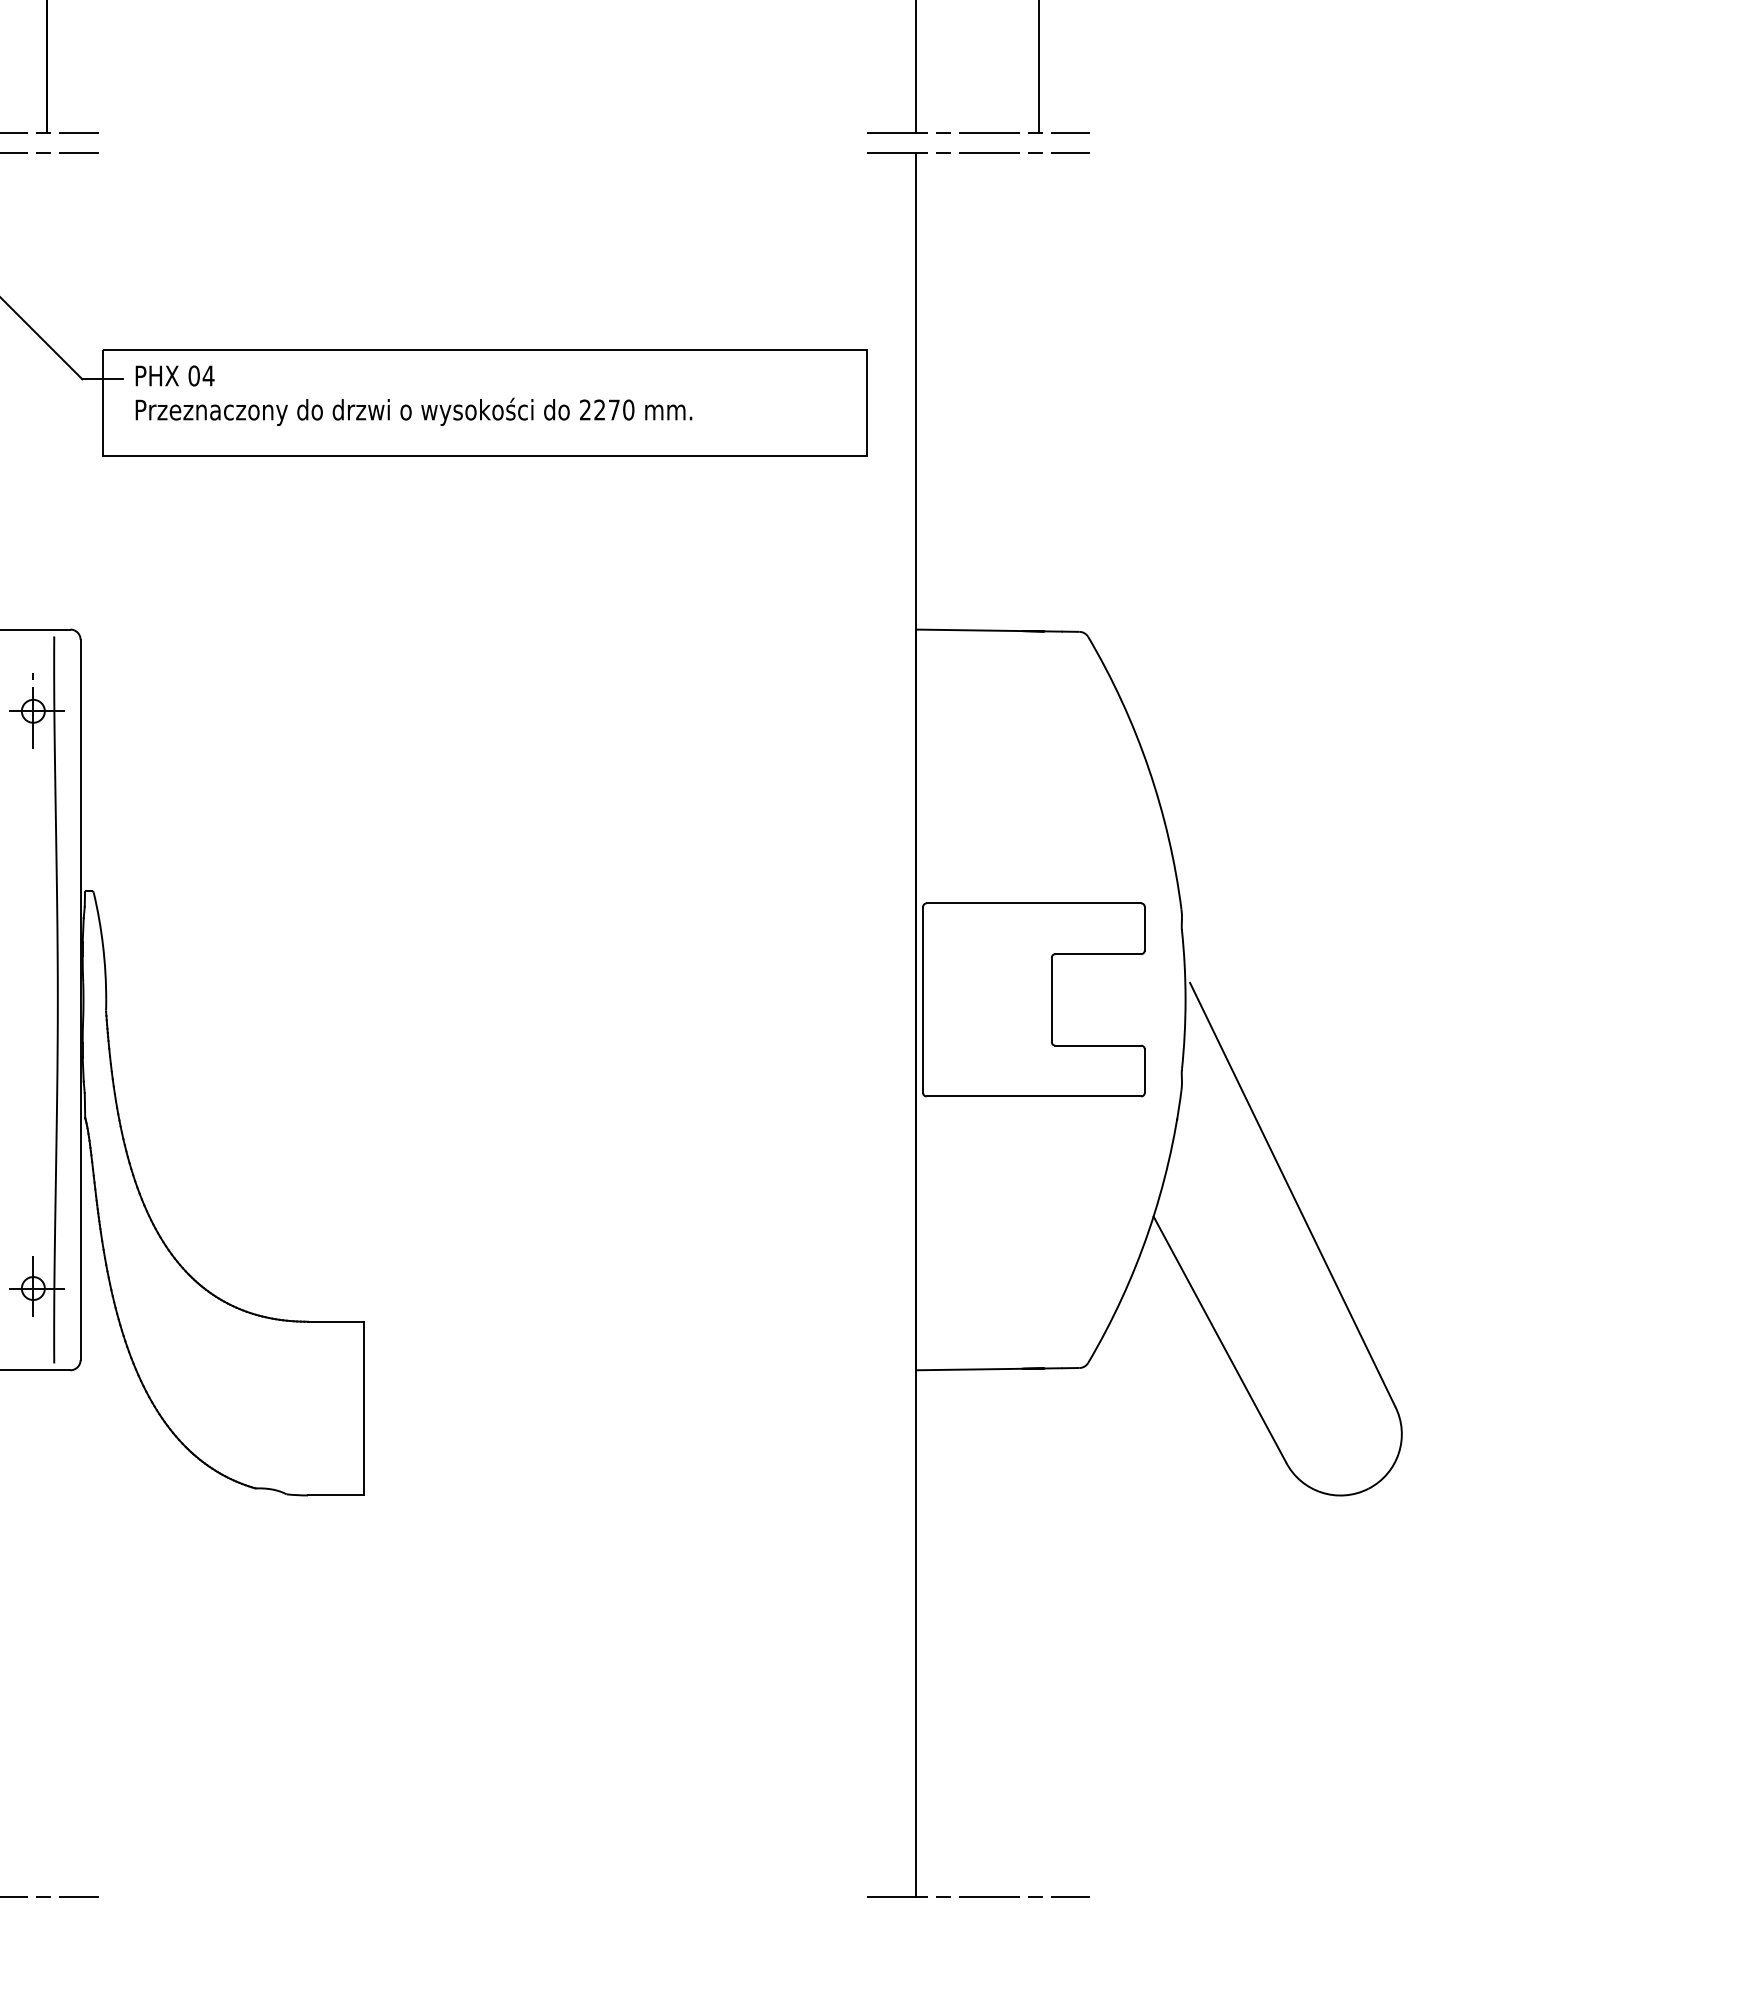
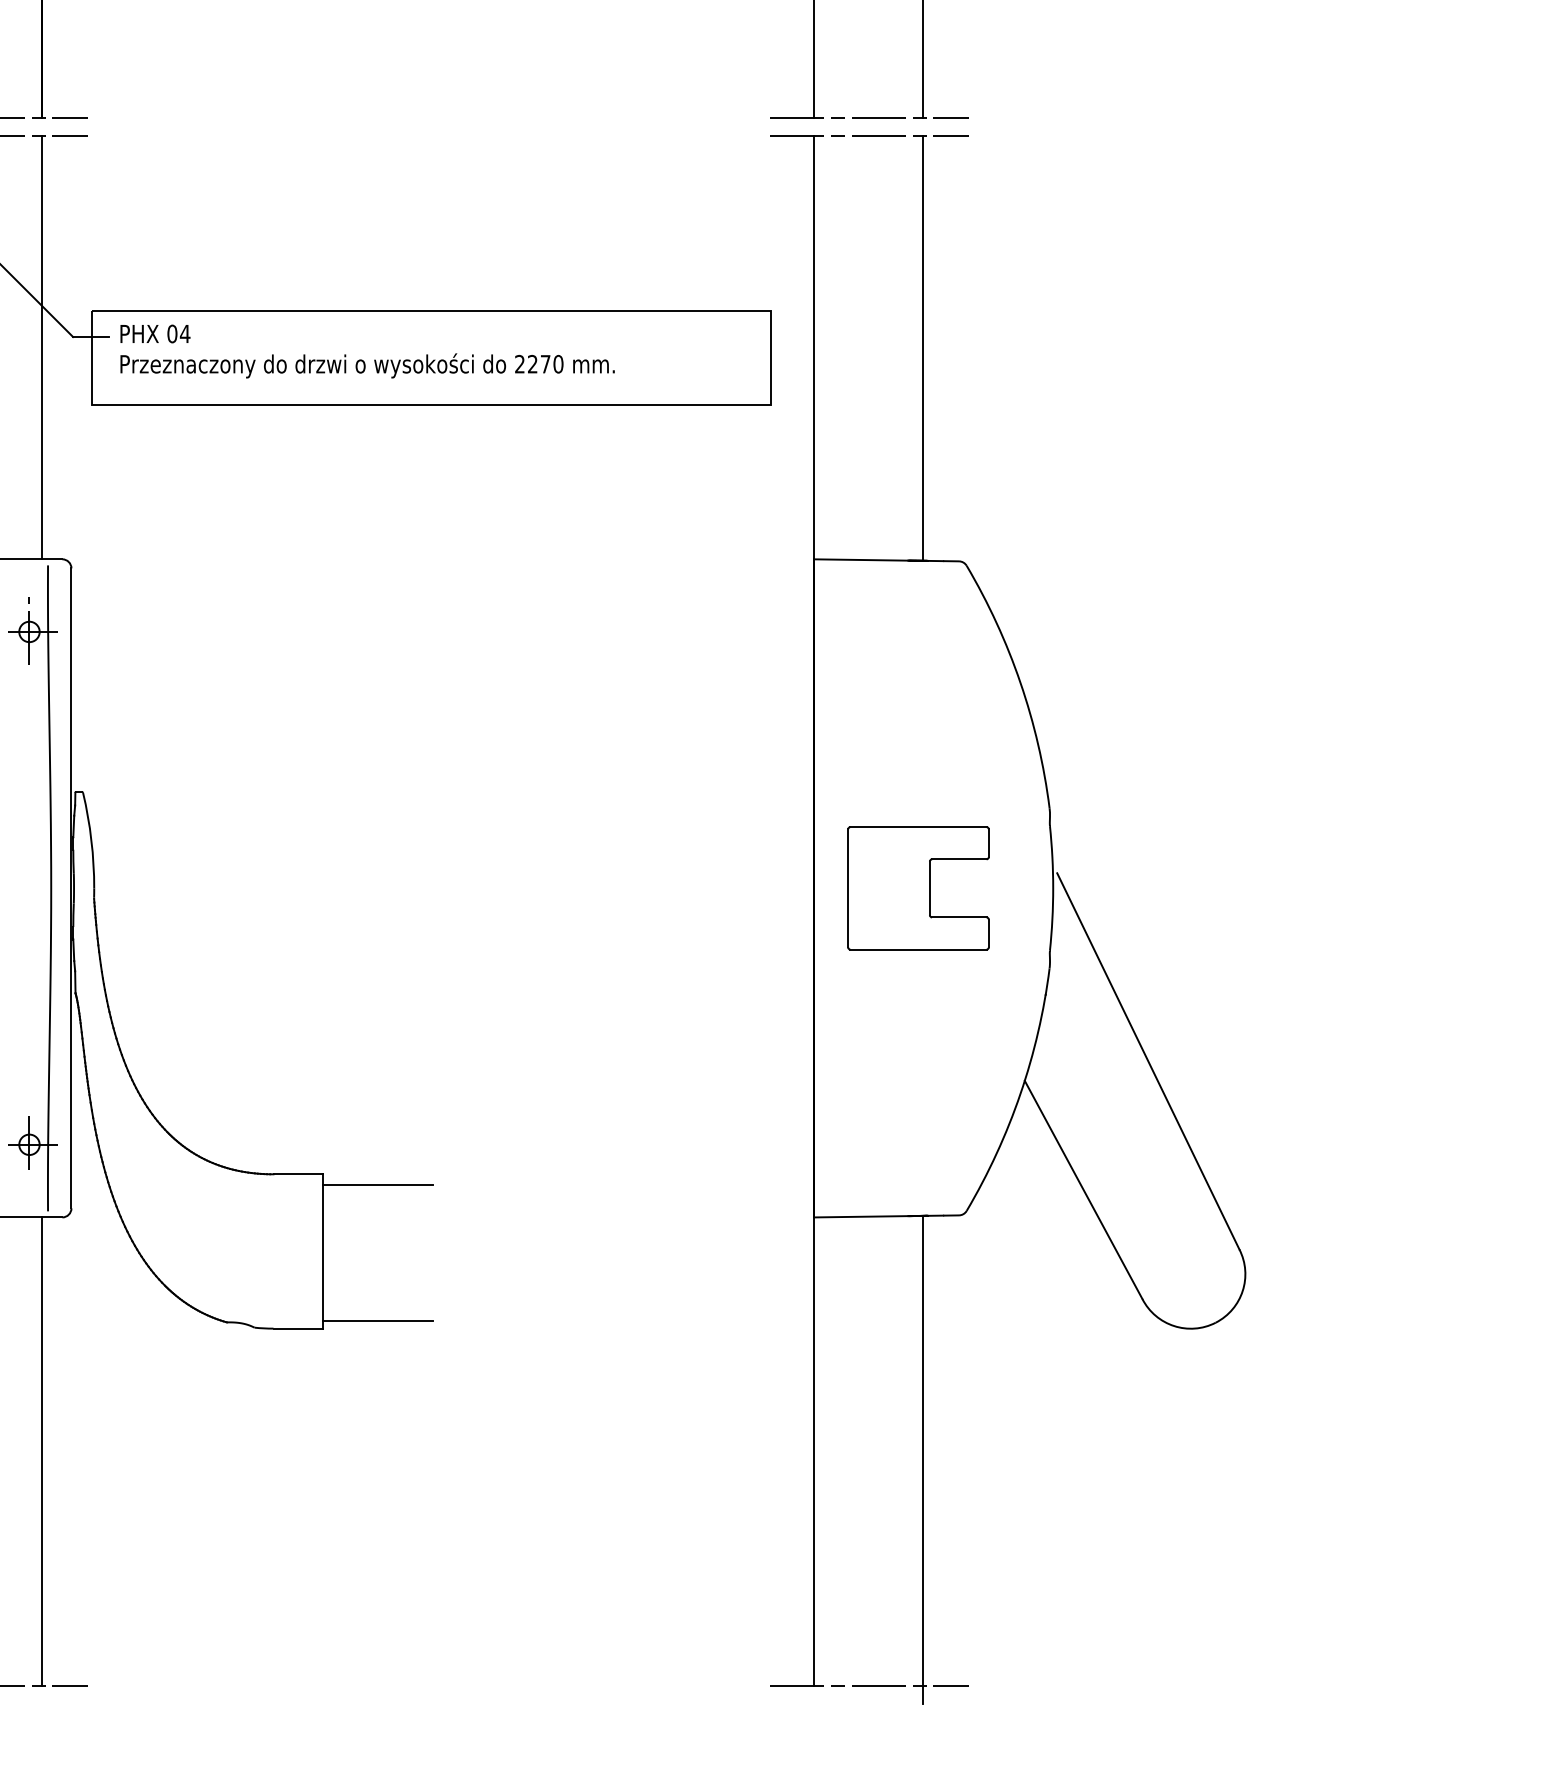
line: (47, 391) -> (42, 347), added
line: (1039, 391) -> (923, 347), added
part: (1033, 999) -> (918, 887), size x0.71
line: (425, 1333) -> (377, 1184), added
line: (425, 1486) -> (377, 1320), added
line: (47, 1633) -> (42, 1451), added
line: (1039, 1643) -> (923, 1460), added

